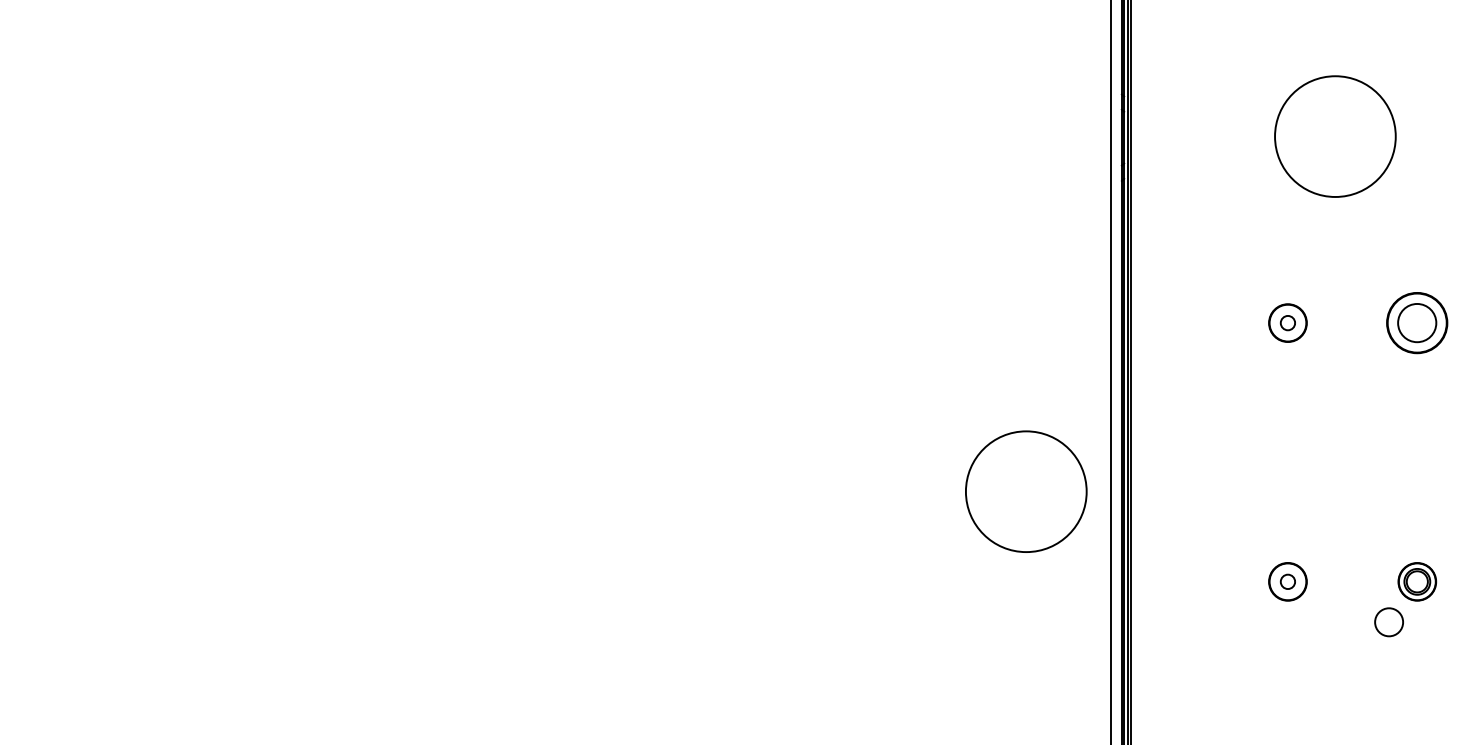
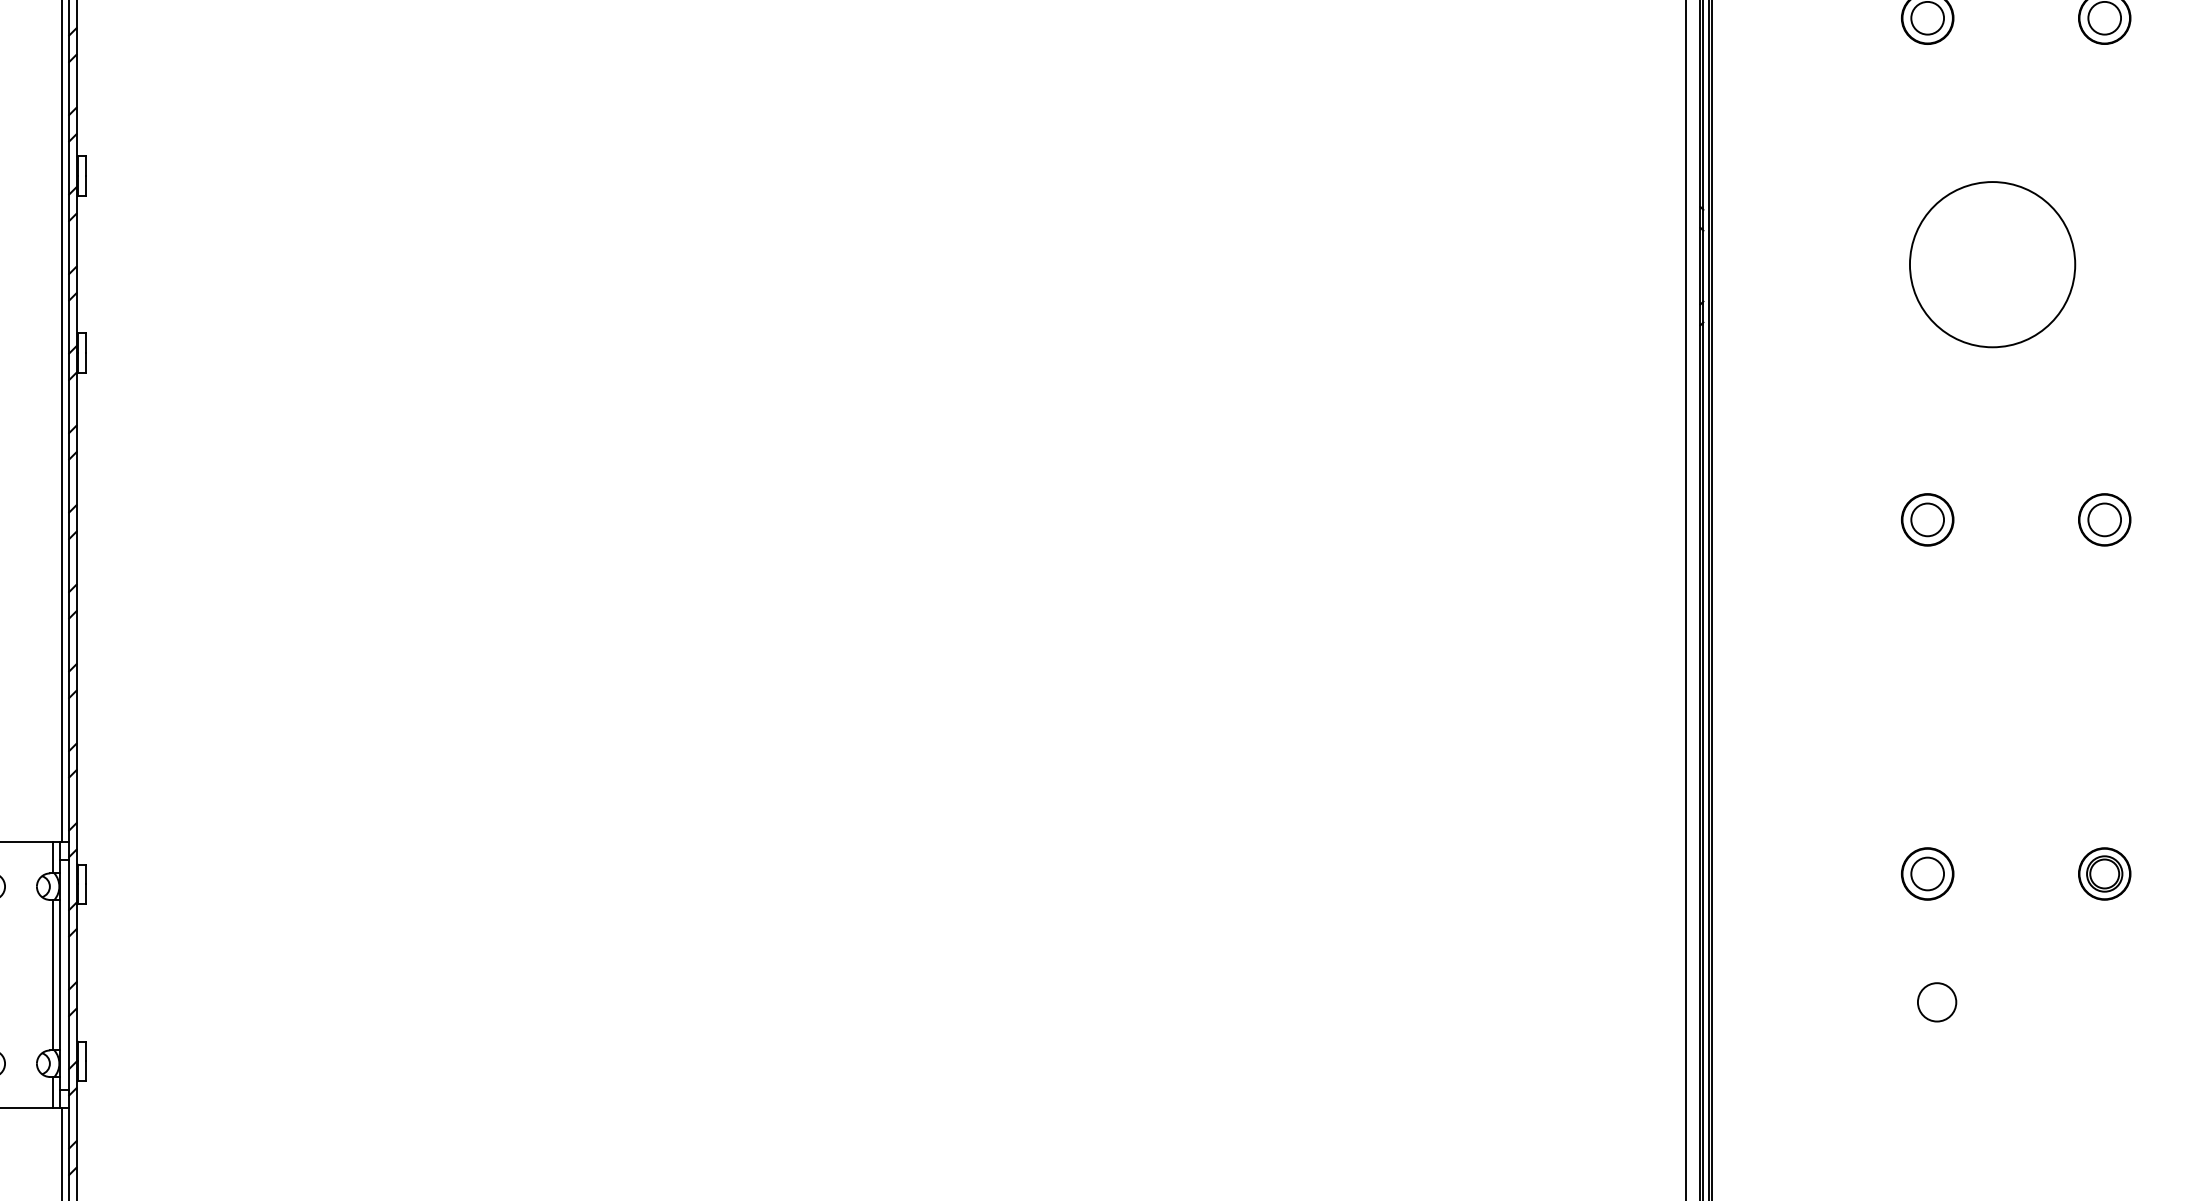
circle: (1287, 322) -> (1927, 519), size x1.67
part: (1417, 322) -> (2104, 519), size x0.62
circle: (1026, 491) -> (1569, 750), removed
circle: (1287, 581) -> (1927, 873), size x1.67
circle: (1389, 622) -> (1937, 1002), moved

